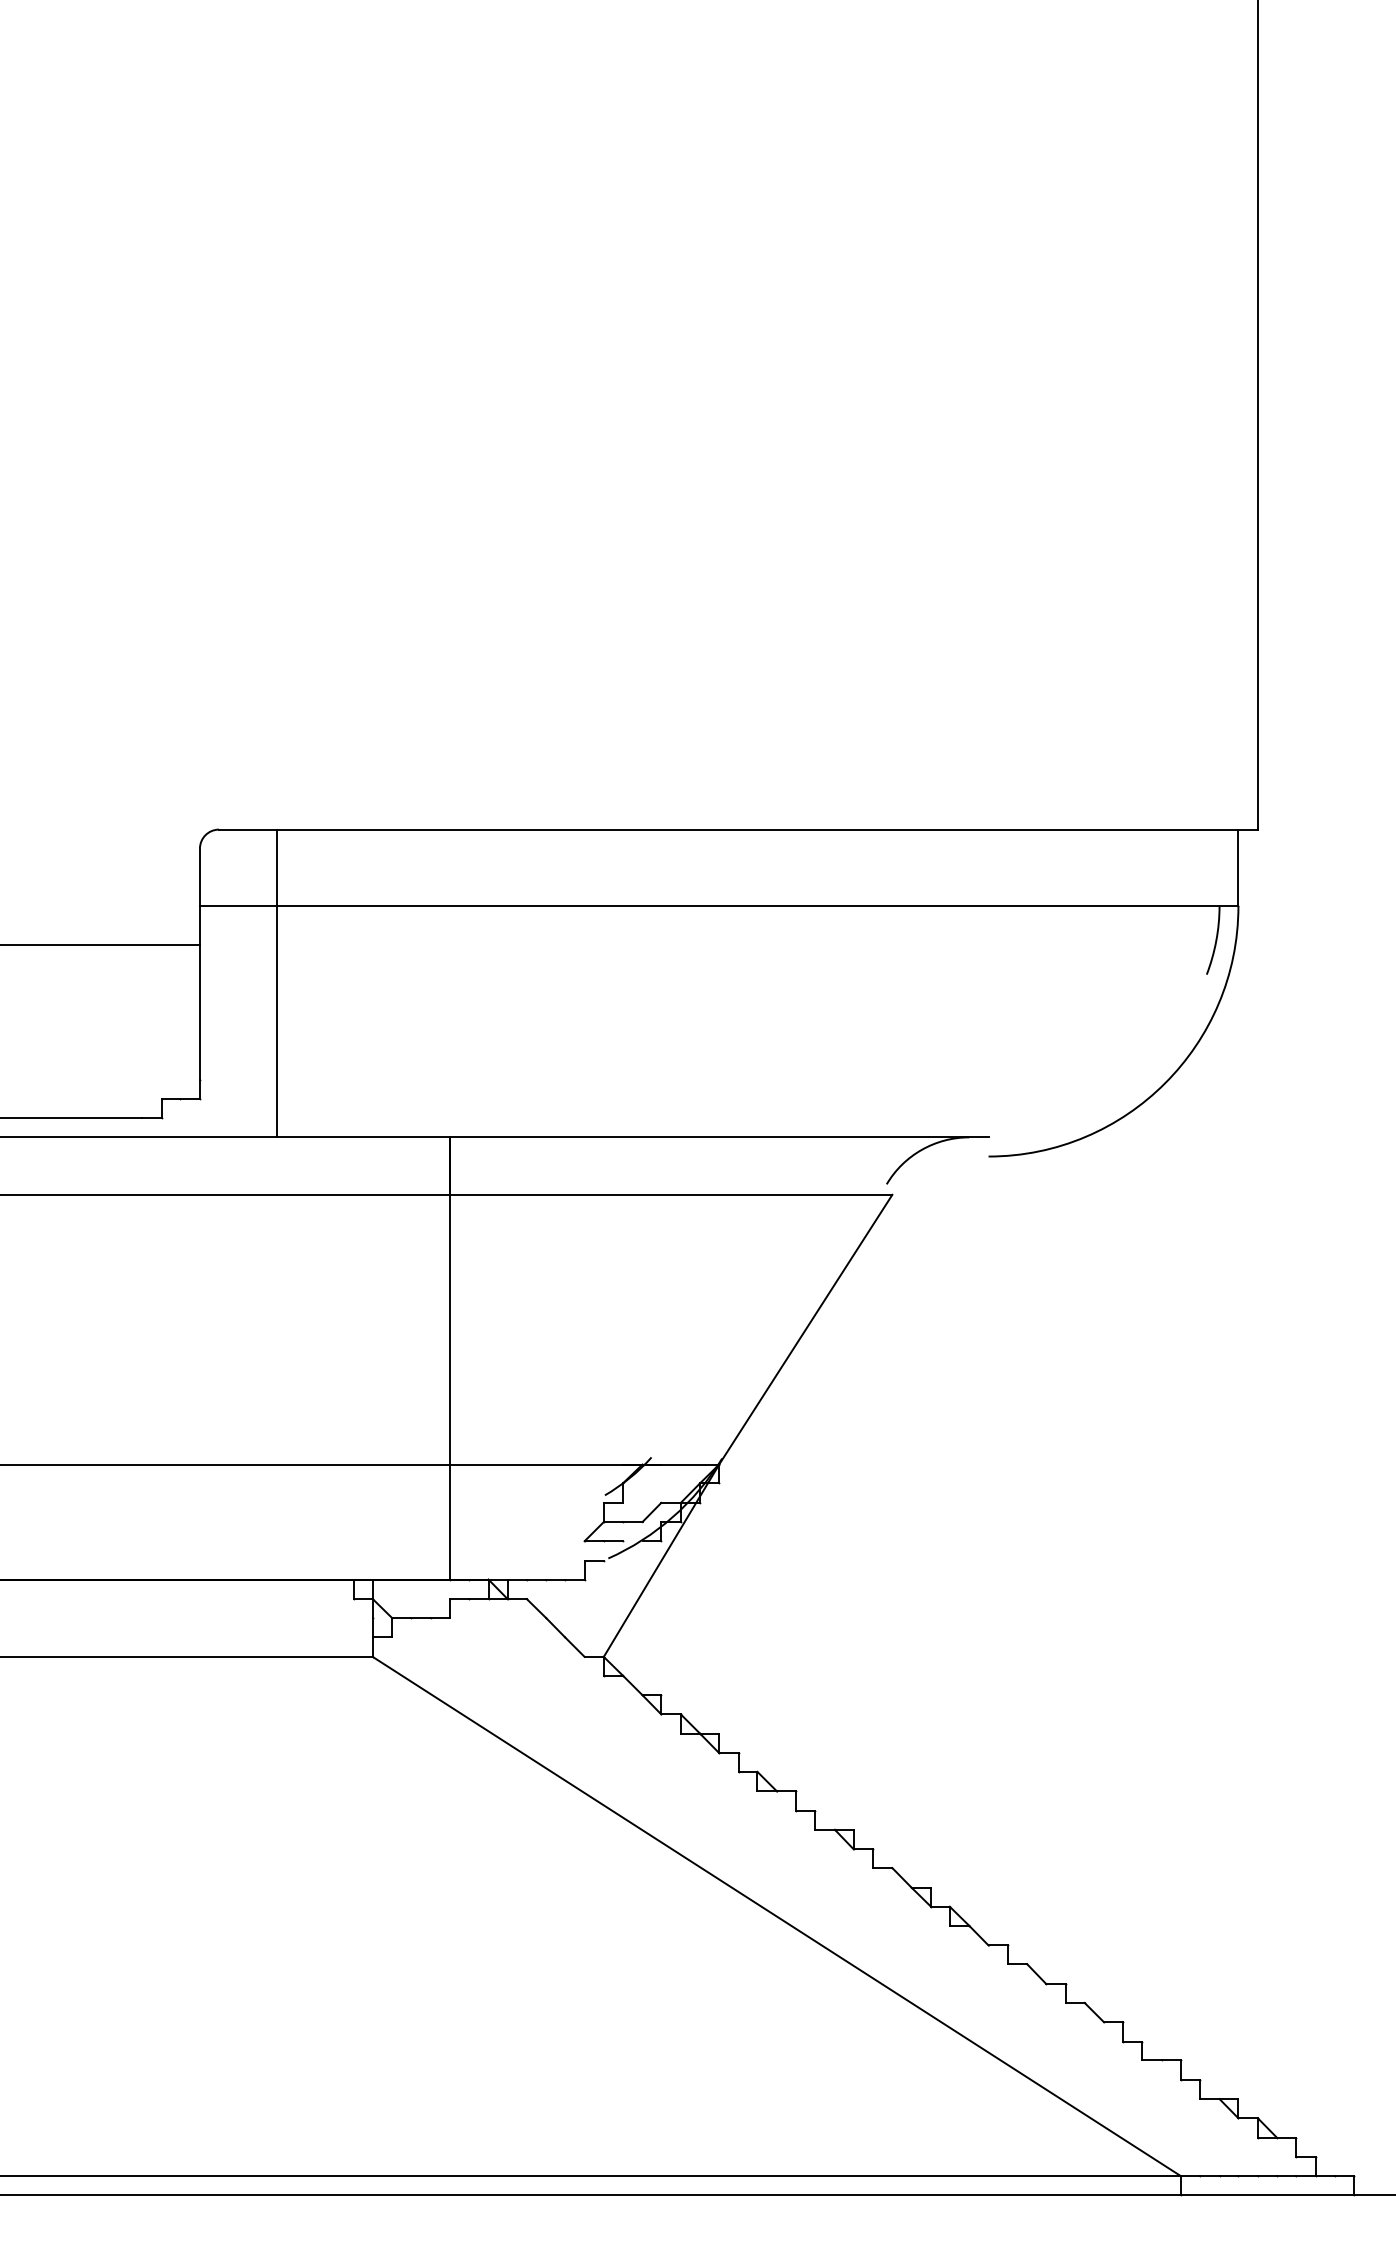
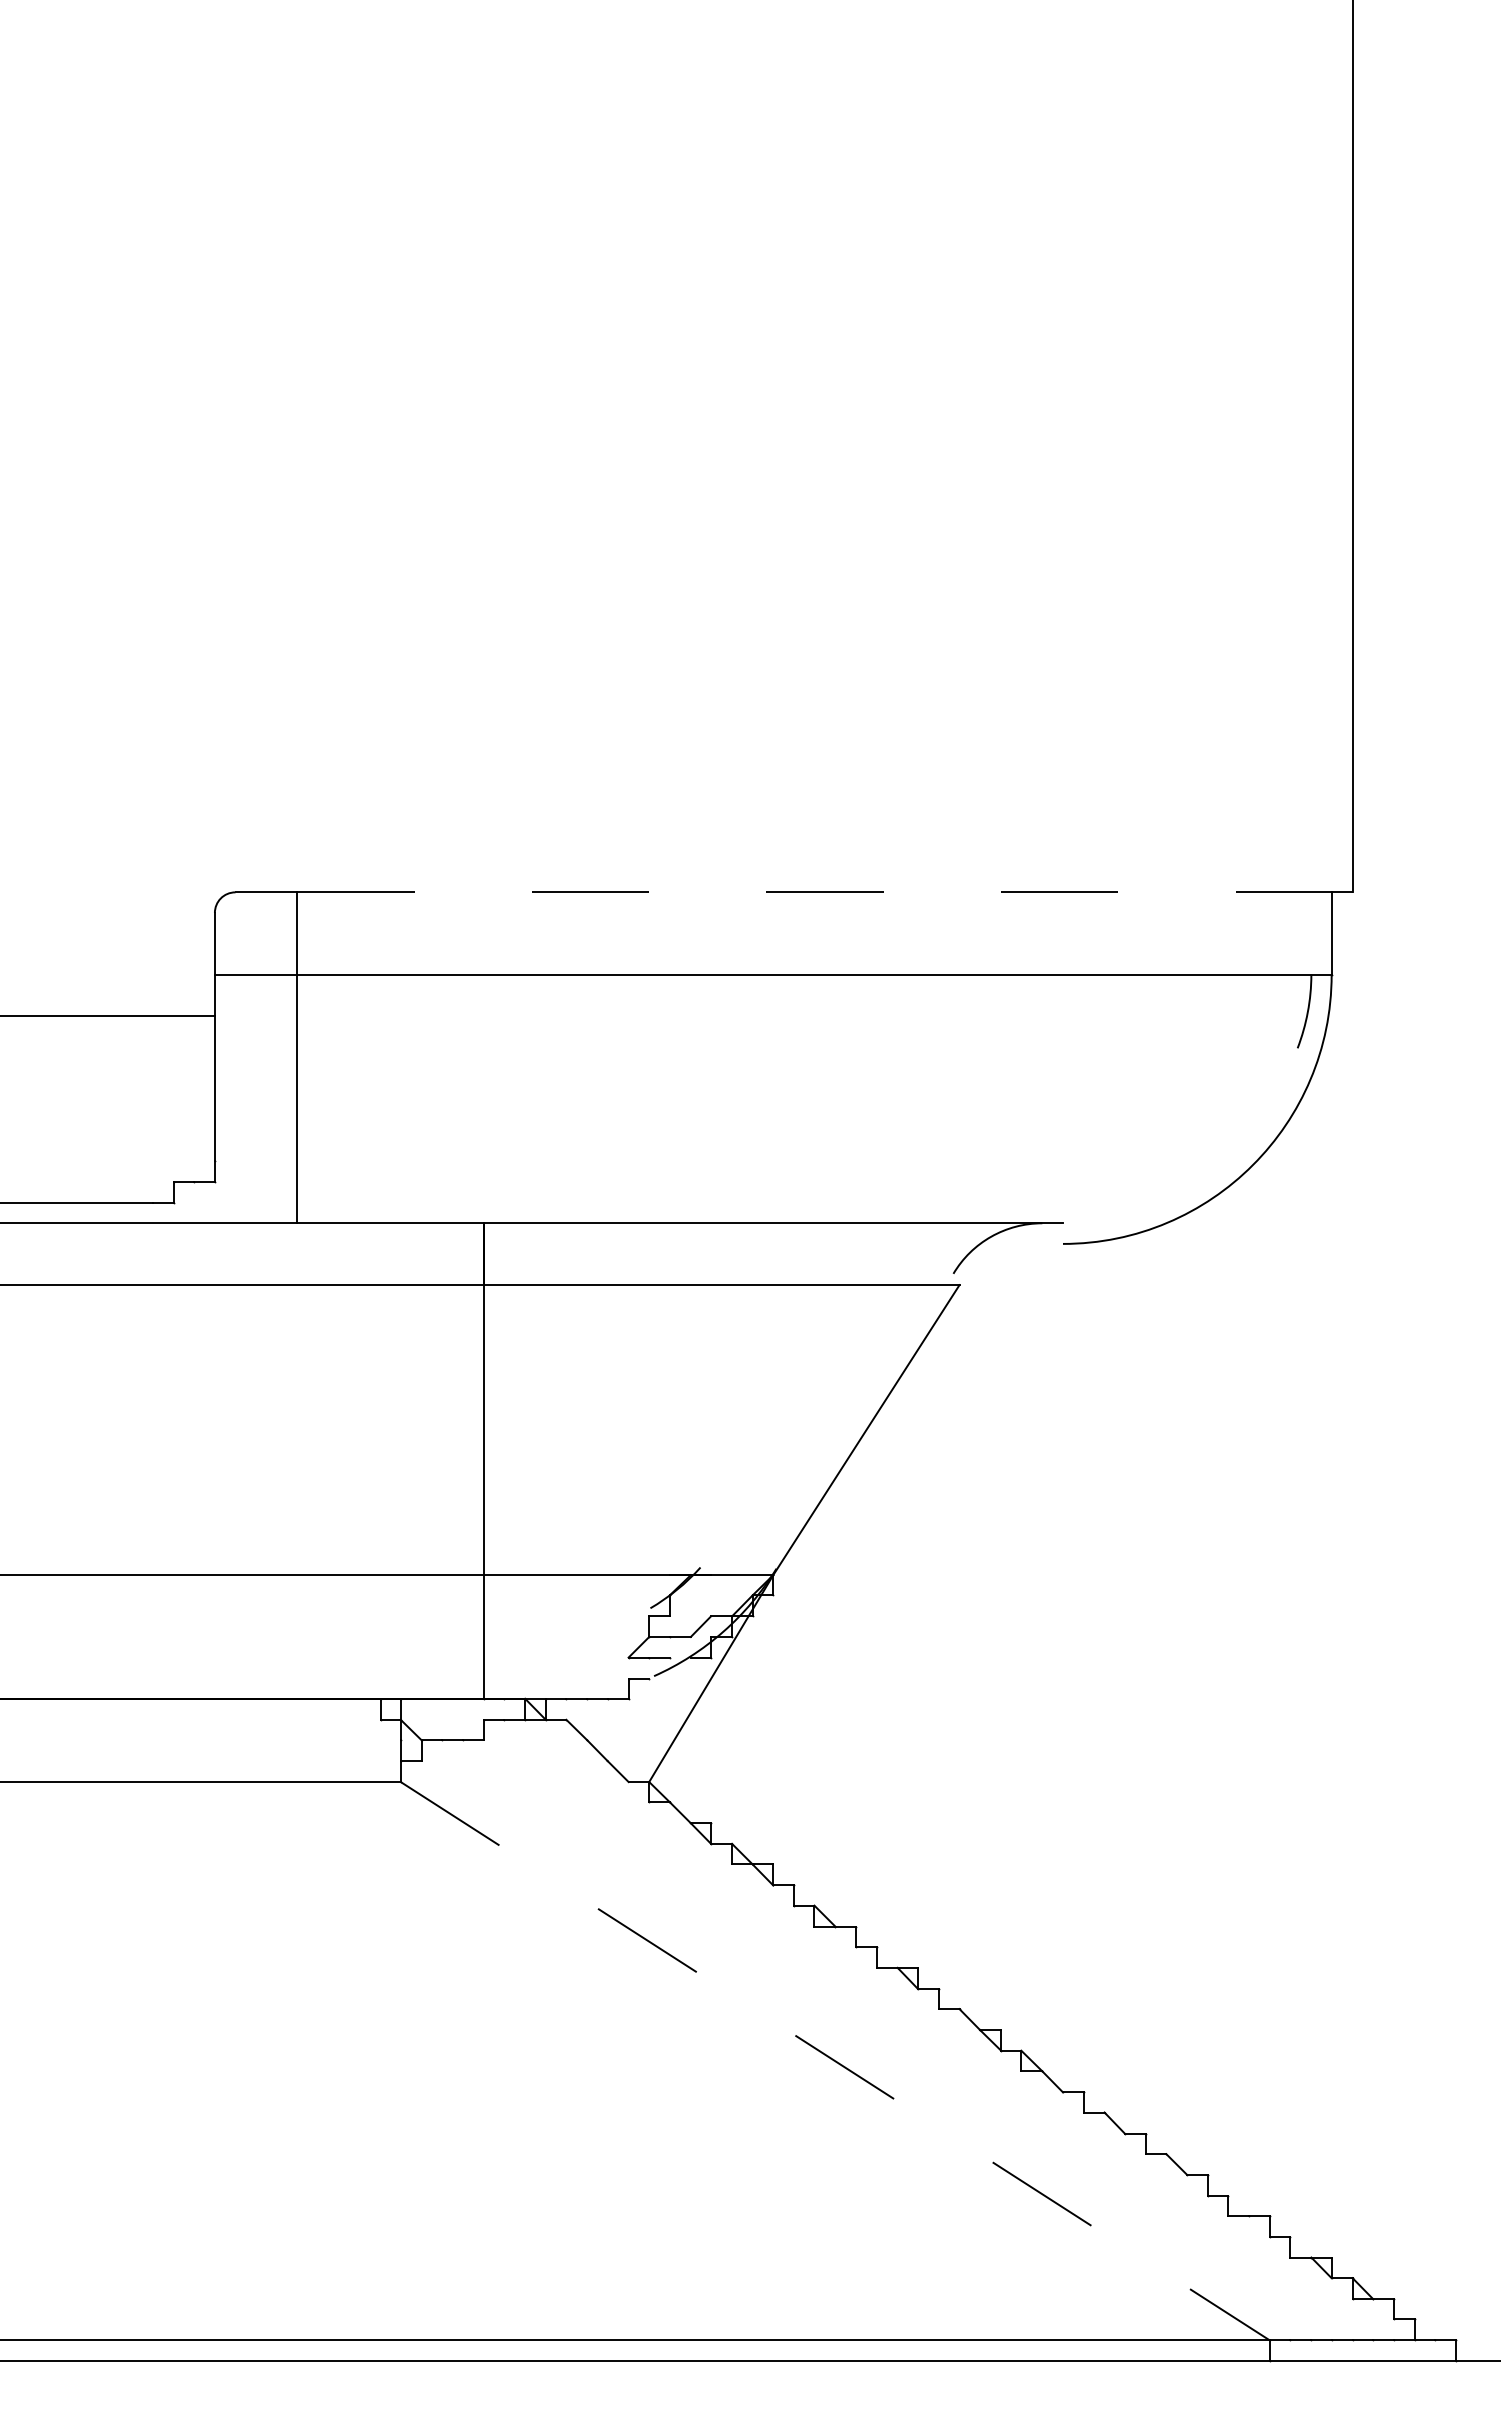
line: (766, 829) -> (824, 892), solid -> dashed
line: (777, 1916) -> (835, 2061), solid -> dashed

